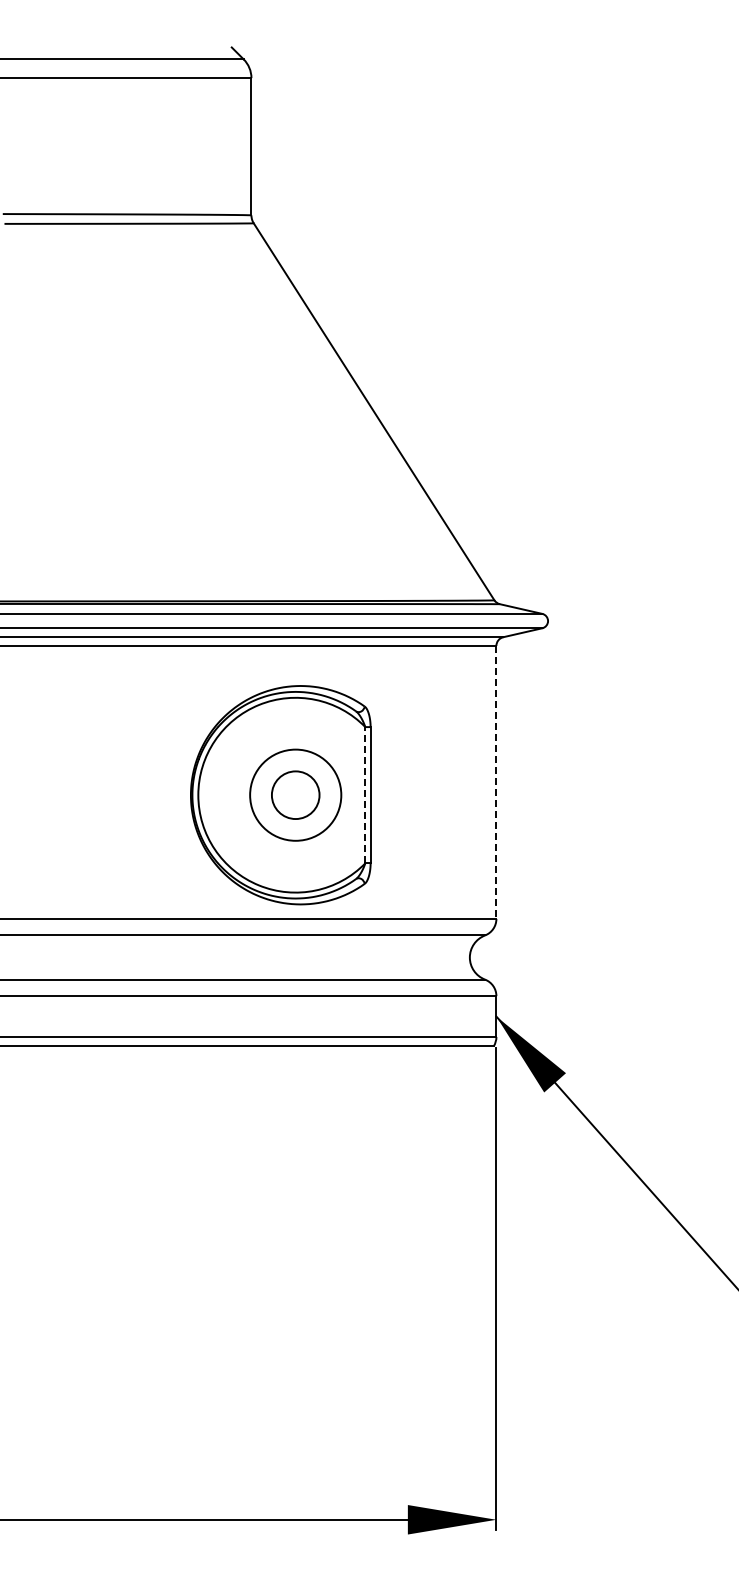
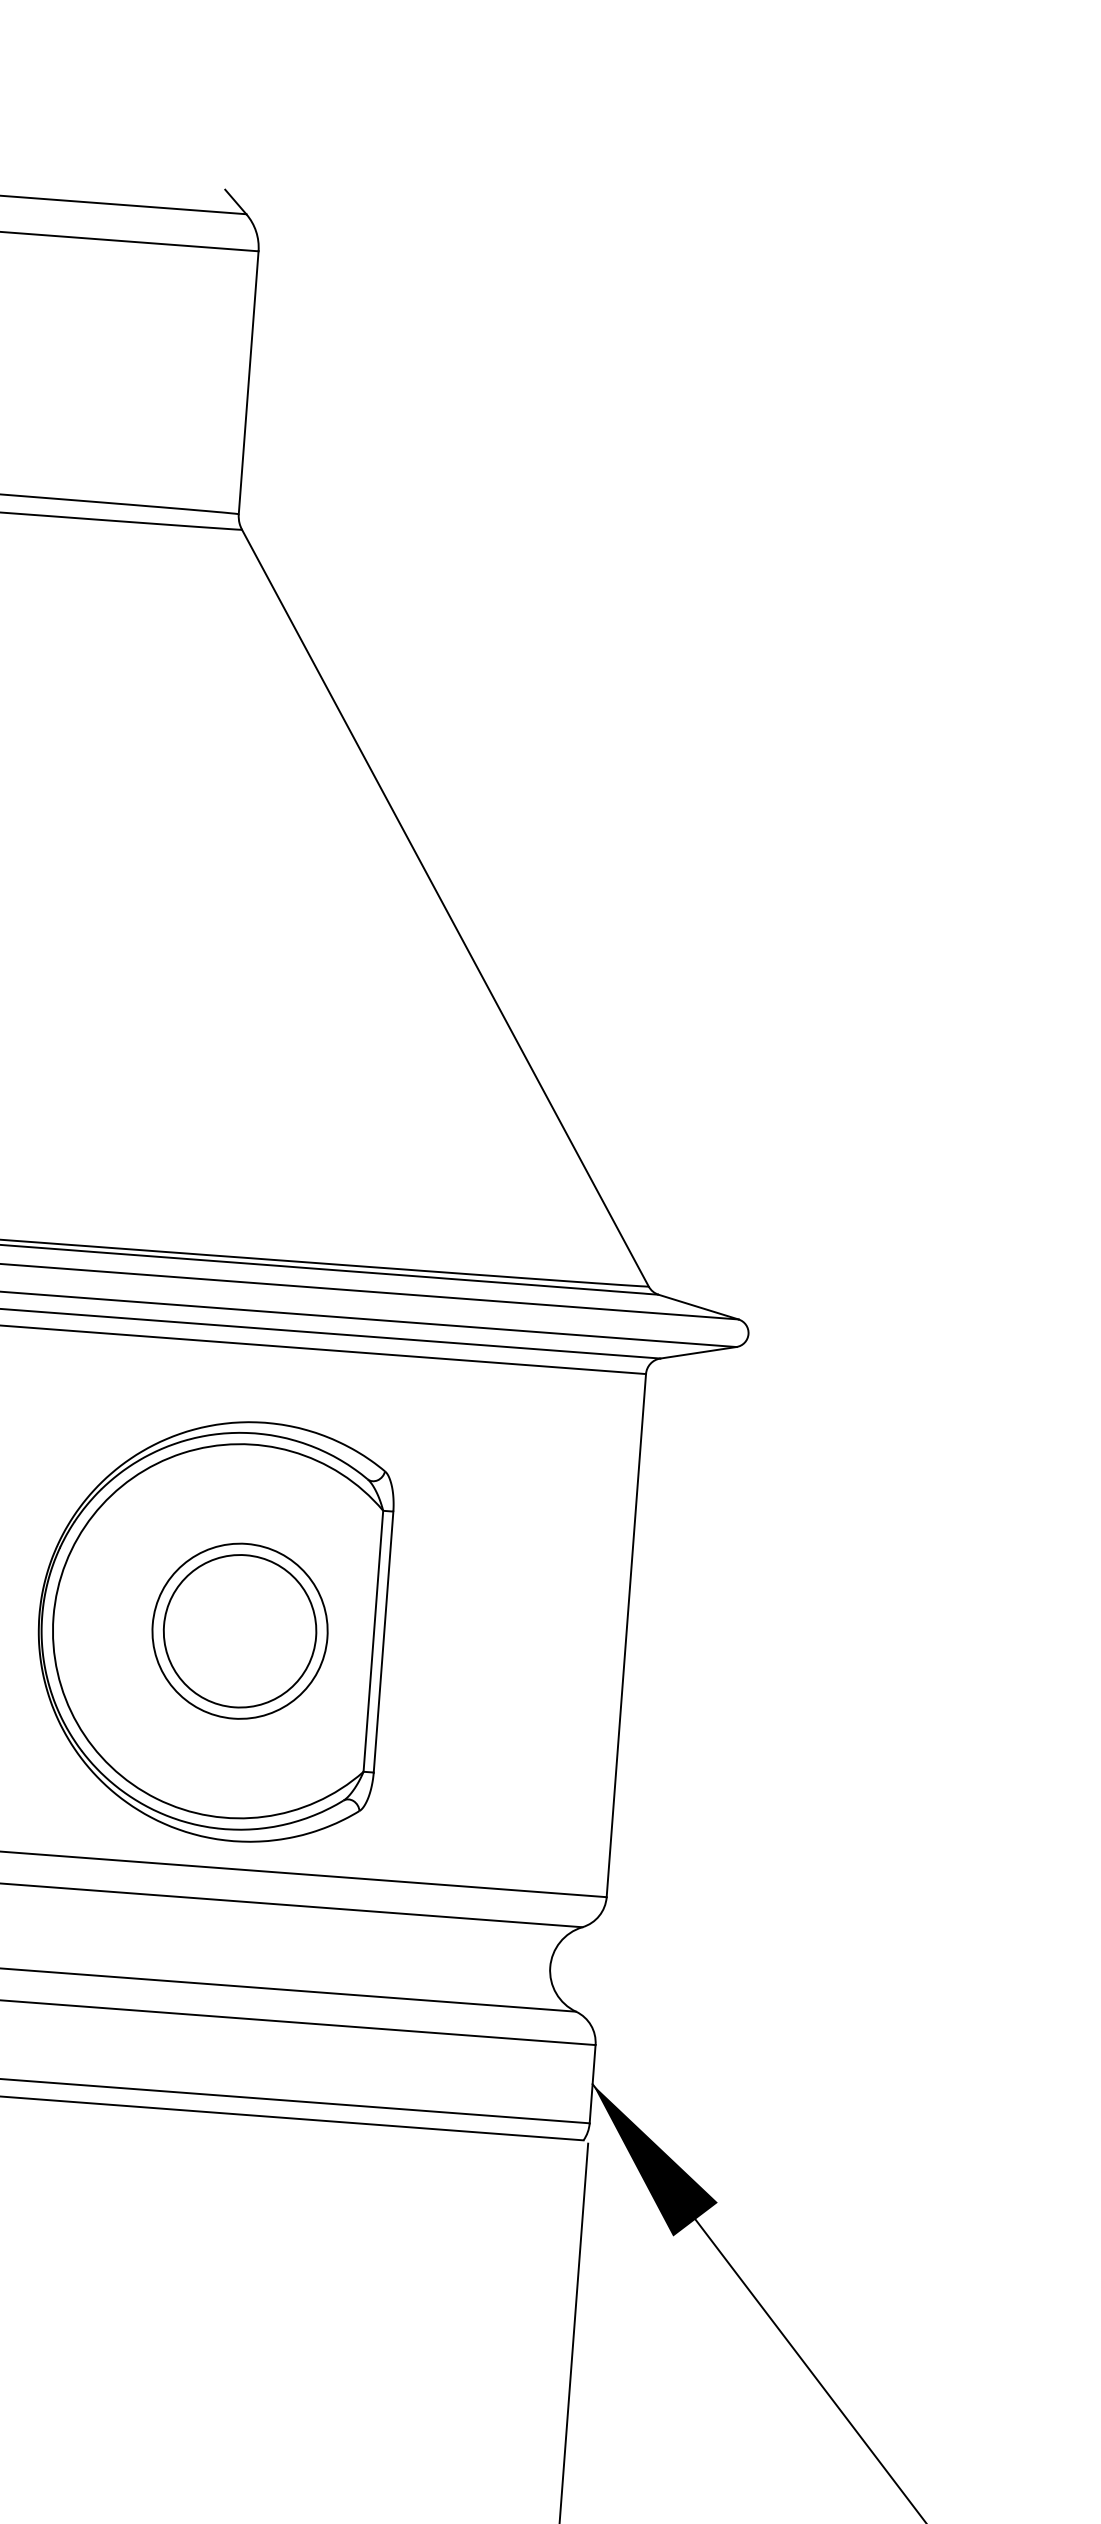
line: (496, 782) -> (626, 1635), dashed -> solid
circle: (295, 794) -> (239, 1629), size x1.67
line: (365, 794) -> (373, 1639), dashed -> solid

